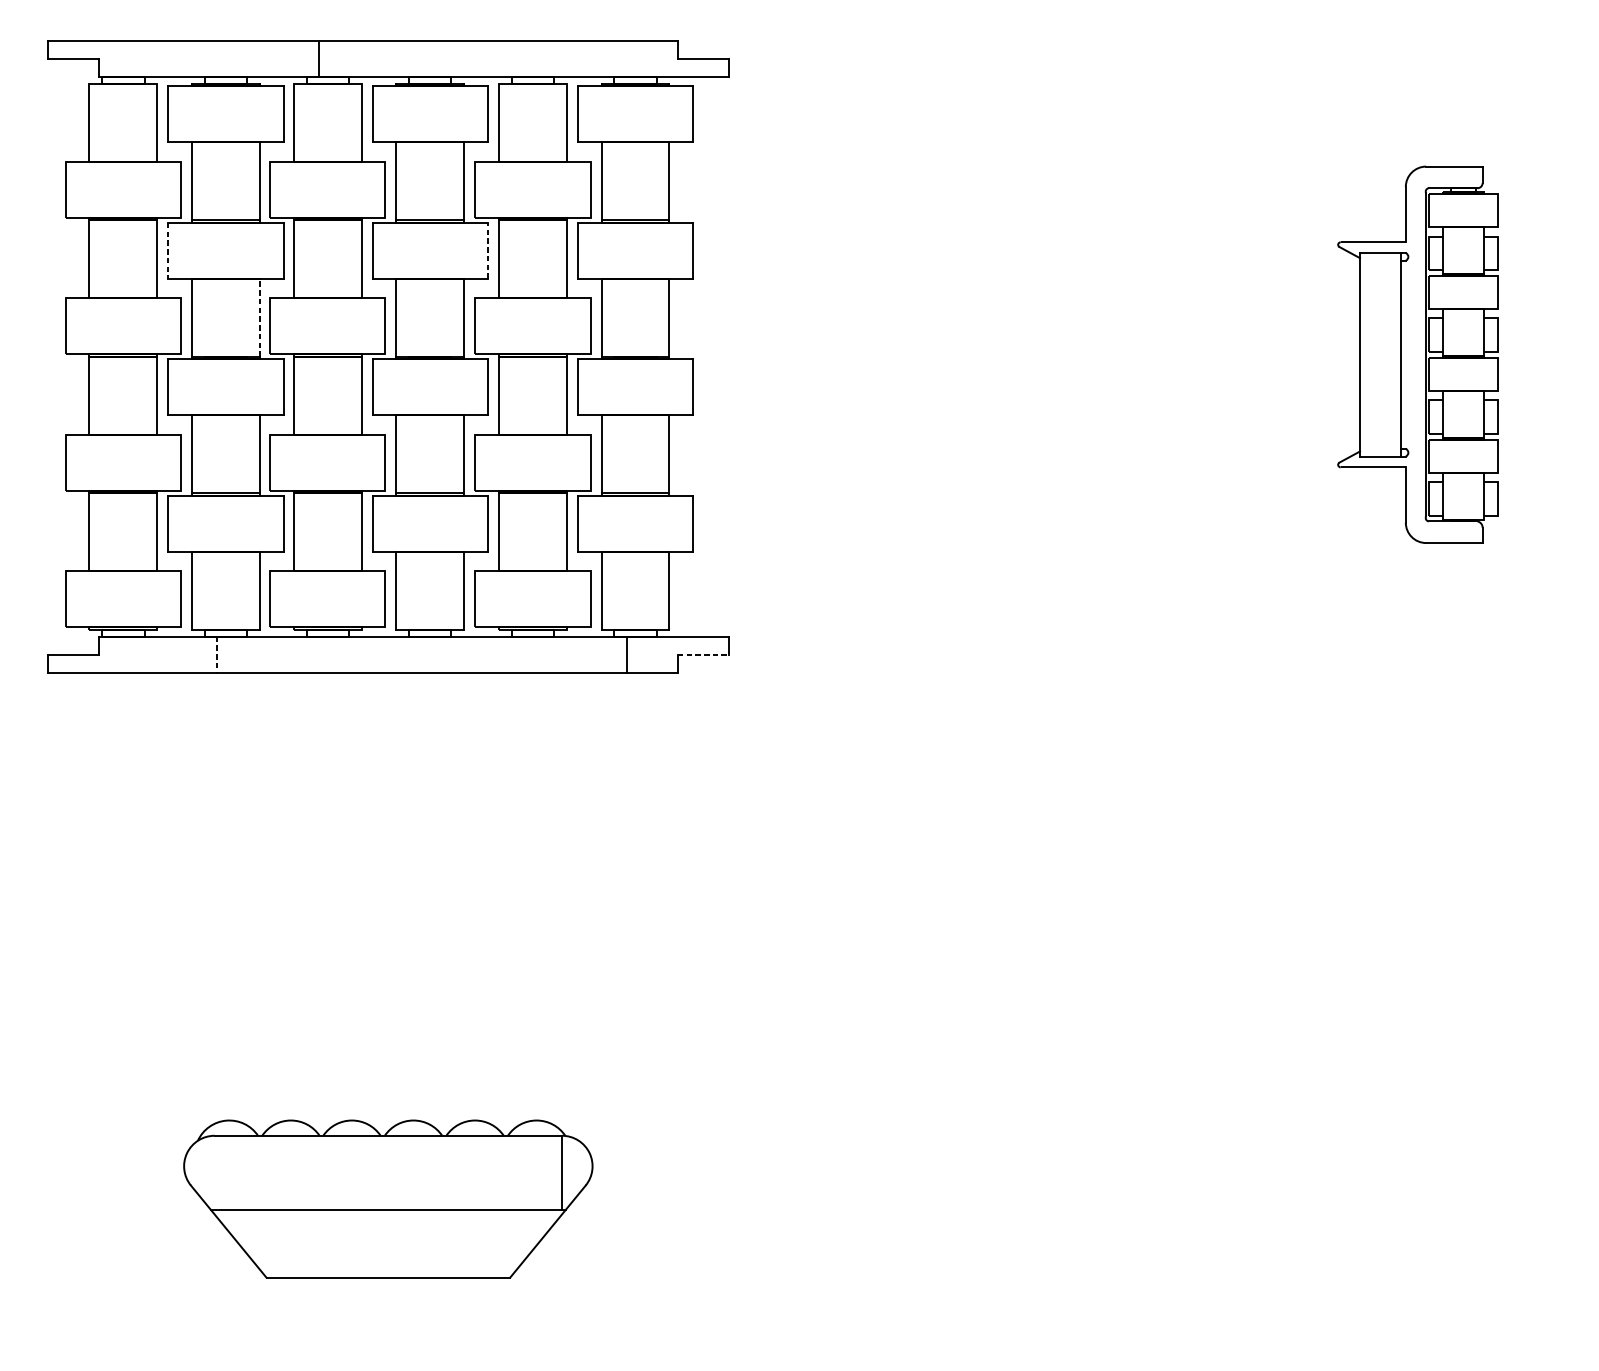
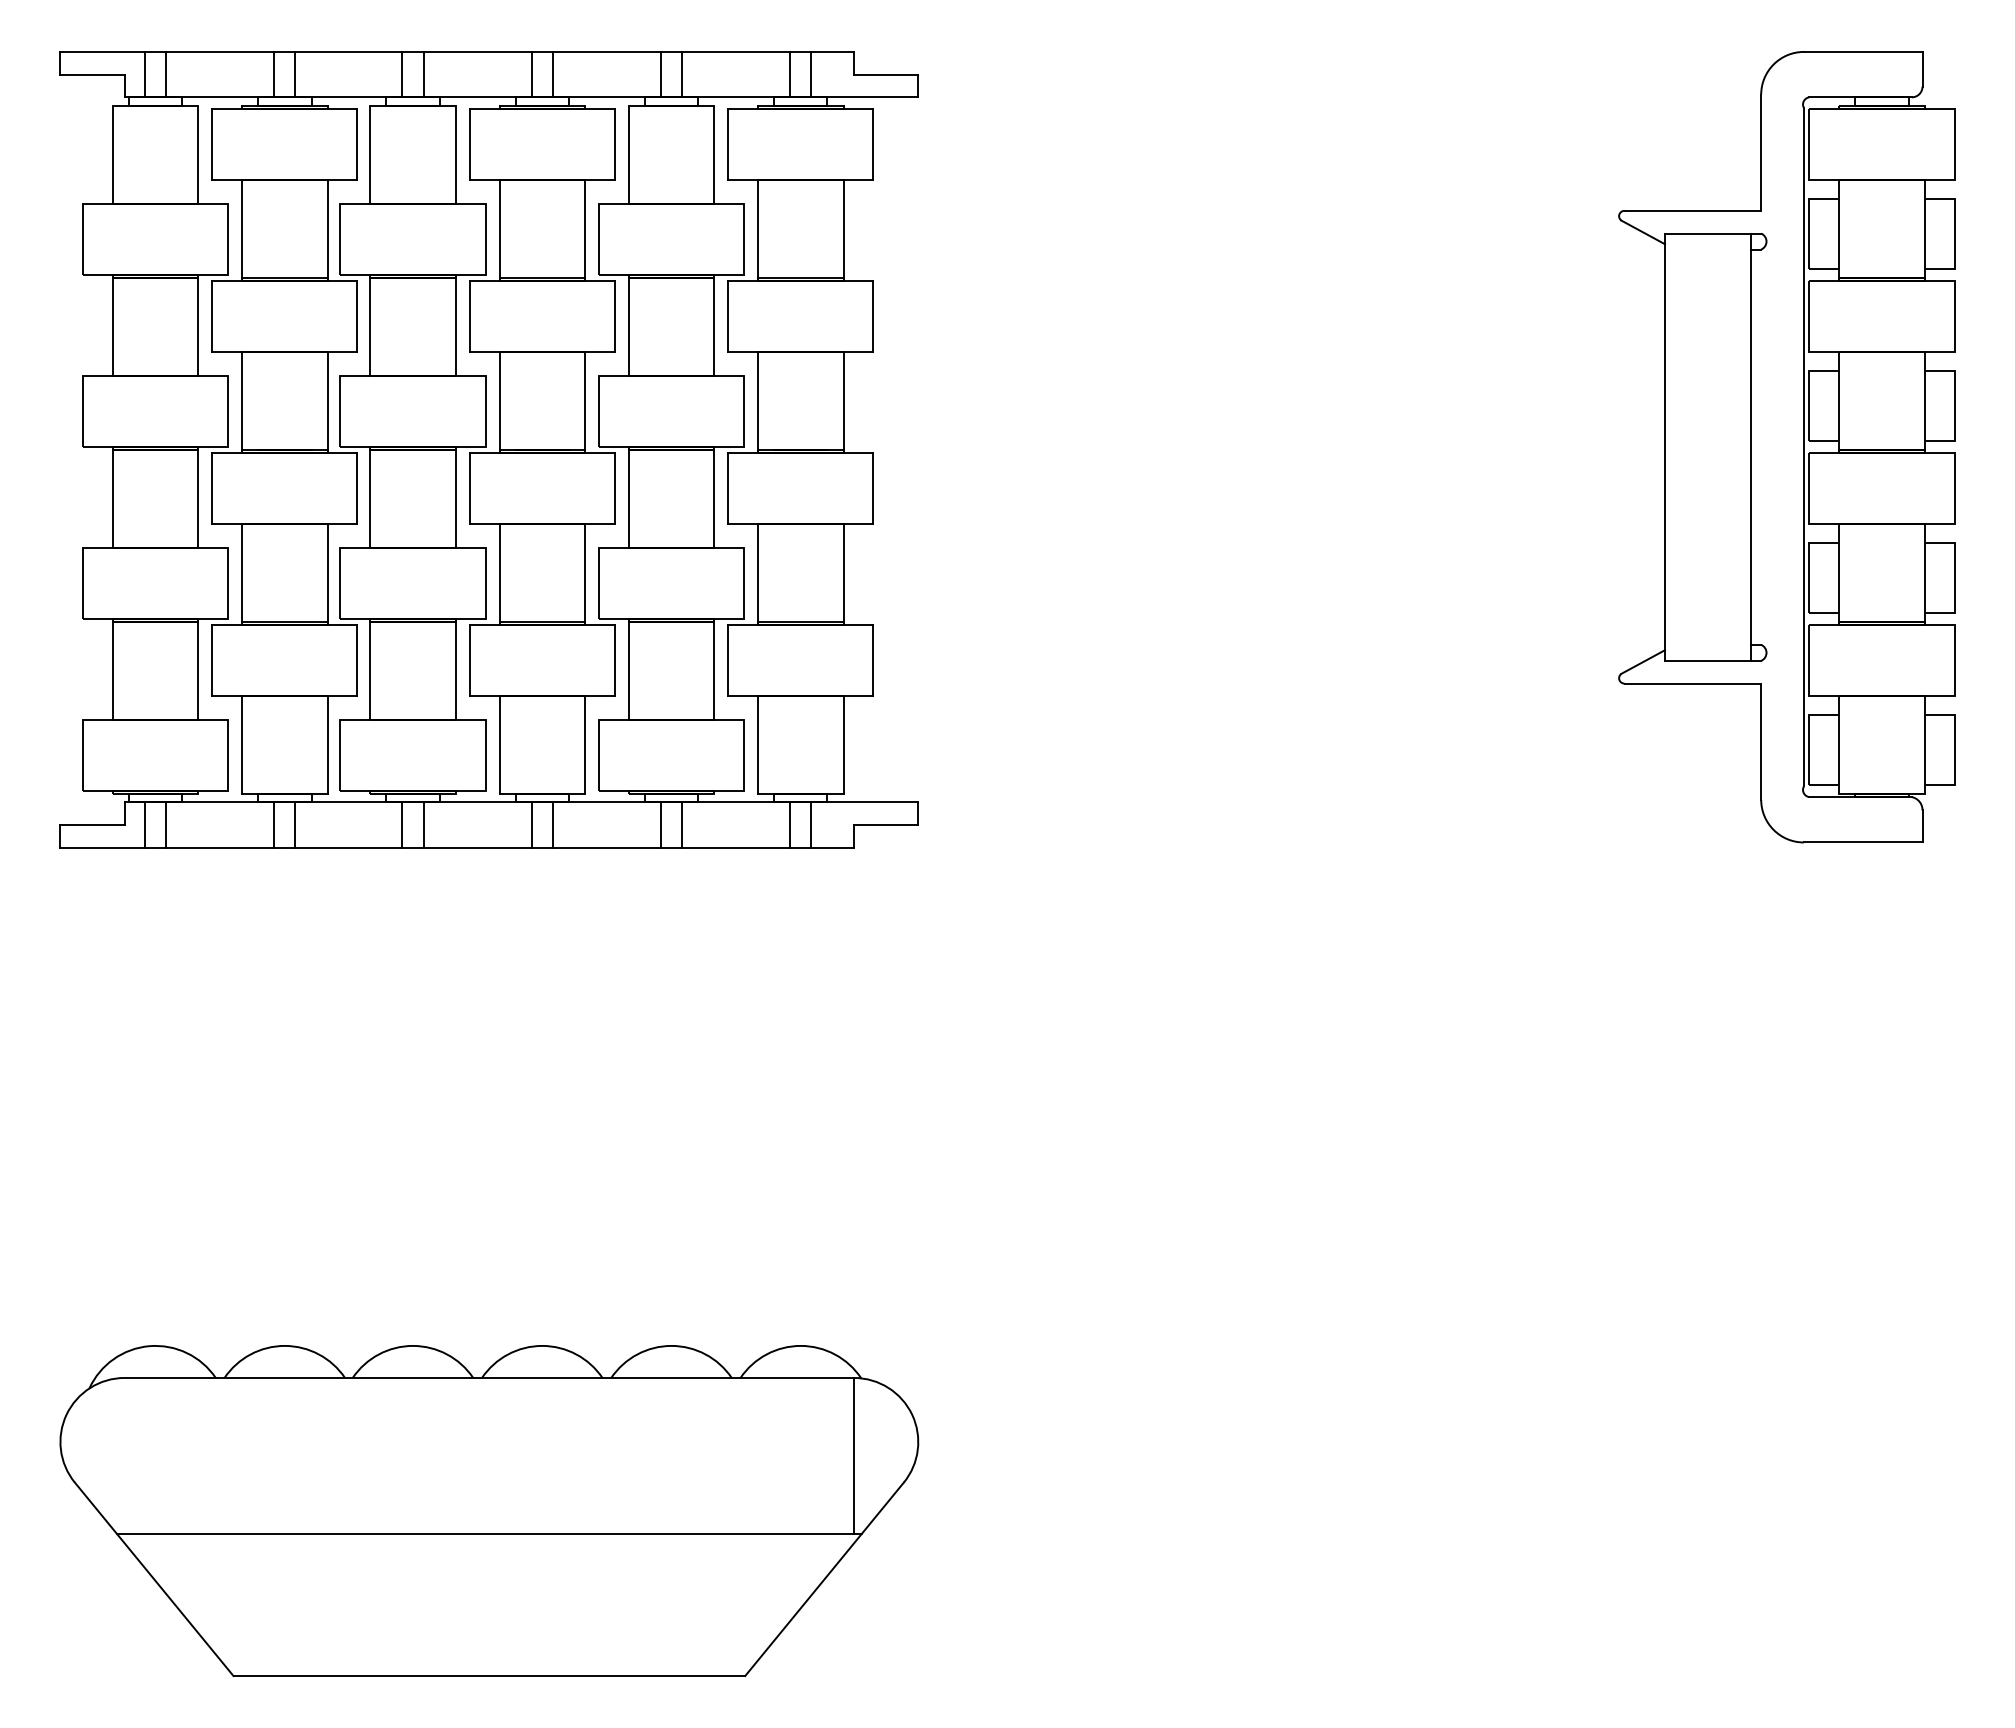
line: (114, 58) -> (144, 74), added
line: (132, 58) -> (166, 74), added
line: (217, 58) -> (274, 74), added
line: (234, 58) -> (295, 74), added
line: (336, 58) -> (423, 74), added
line: (421, 58) -> (531, 74), added
line: (438, 58) -> (552, 74), added
line: (524, 58) -> (660, 74), added
line: (541, 58) -> (682, 74), added
line: (627, 58) -> (790, 74), added
line: (643, 58) -> (811, 74), added
line: (487, 250) -> (614, 315), dashed -> solid
line: (168, 251) -> (212, 316), dashed -> solid
line: (259, 317) -> (327, 400), dashed -> solid
part: (1417, 354) -> (1786, 447), size x1.67
line: (114, 654) -> (144, 824), added
line: (132, 654) -> (166, 824), added
line: (217, 654) -> (274, 825), dashed -> solid
line: (234, 654) -> (295, 824), added
line: (319, 654) -> (402, 824), added
line: (336, 654) -> (423, 824), added
line: (421, 654) -> (531, 824), added
line: (438, 654) -> (552, 824), added
line: (524, 654) -> (660, 824), added
line: (541, 654) -> (682, 824), added
line: (643, 654) -> (811, 824), added
line: (703, 654) -> (886, 825), dashed -> solid
part: (388, 1199) -> (489, 1511), size x1.67

